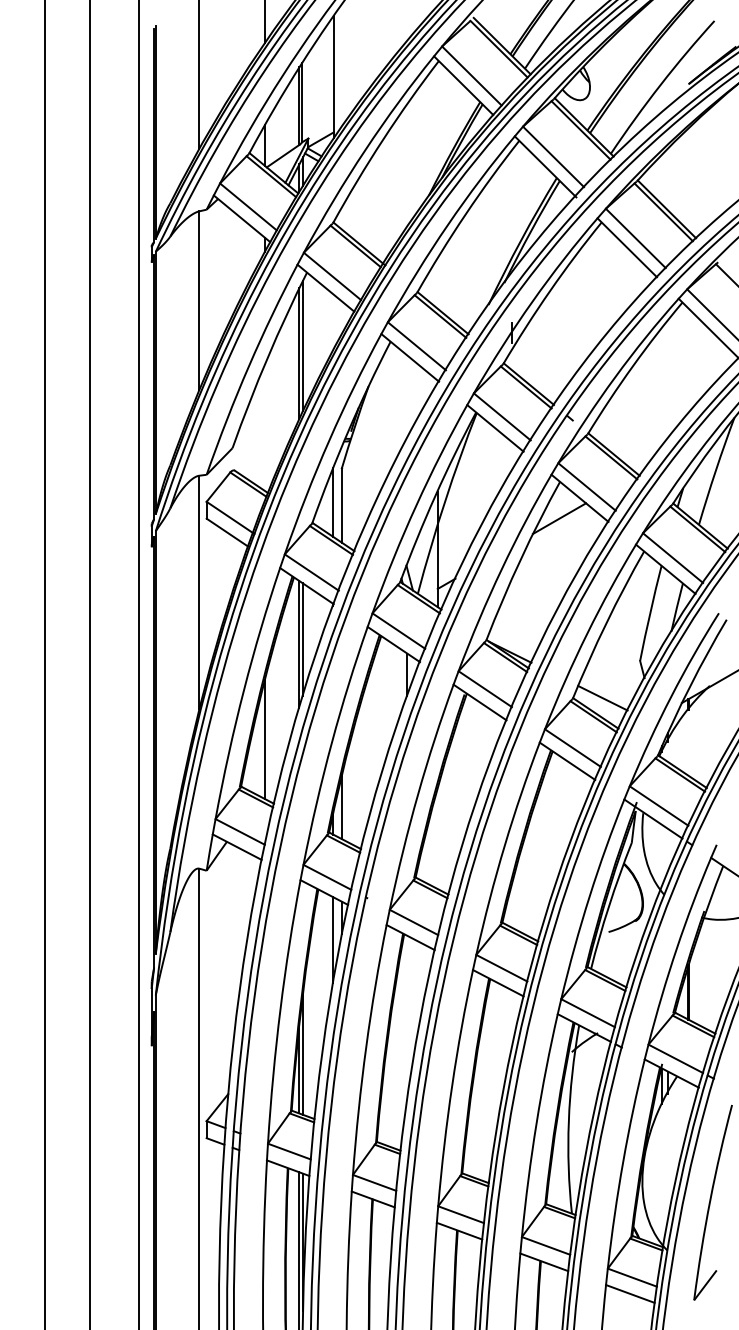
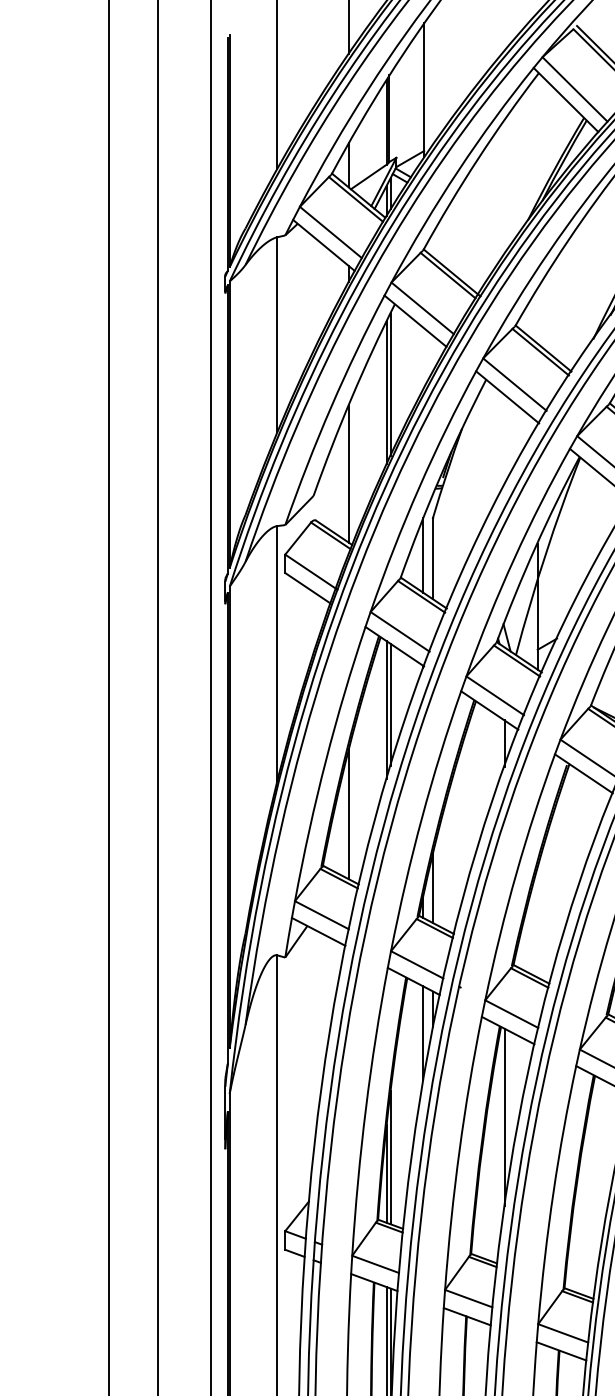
line: (264, 427) -> (348, 473), added
line: (407, 1016) -> (504, 1116), added

